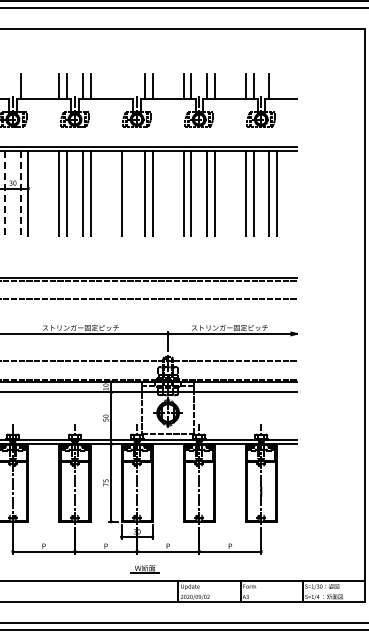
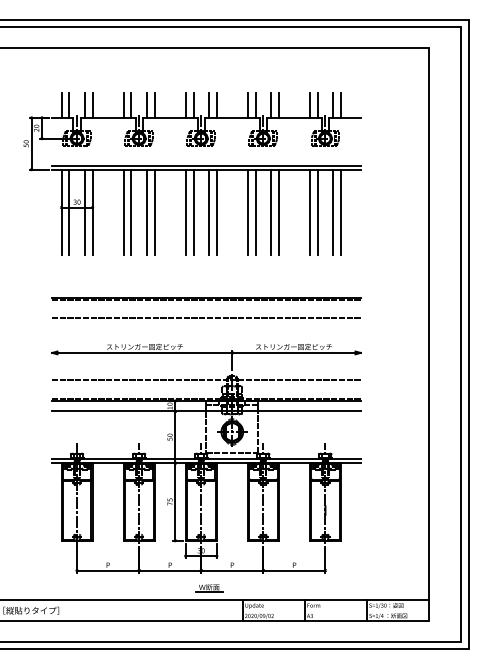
line: (5, 85) -> (69, 104), added
line: (28, 85) -> (92, 104), added
line: (121, 85) -> (185, 104), added
line: (129, 85) -> (193, 104), added
line: (276, 85) -> (340, 104), added
line: (5, 193) -> (69, 212), dashed -> solid
line: (20, 193) -> (84, 212), dashed -> solid
line: (129, 193) -> (193, 212), added

